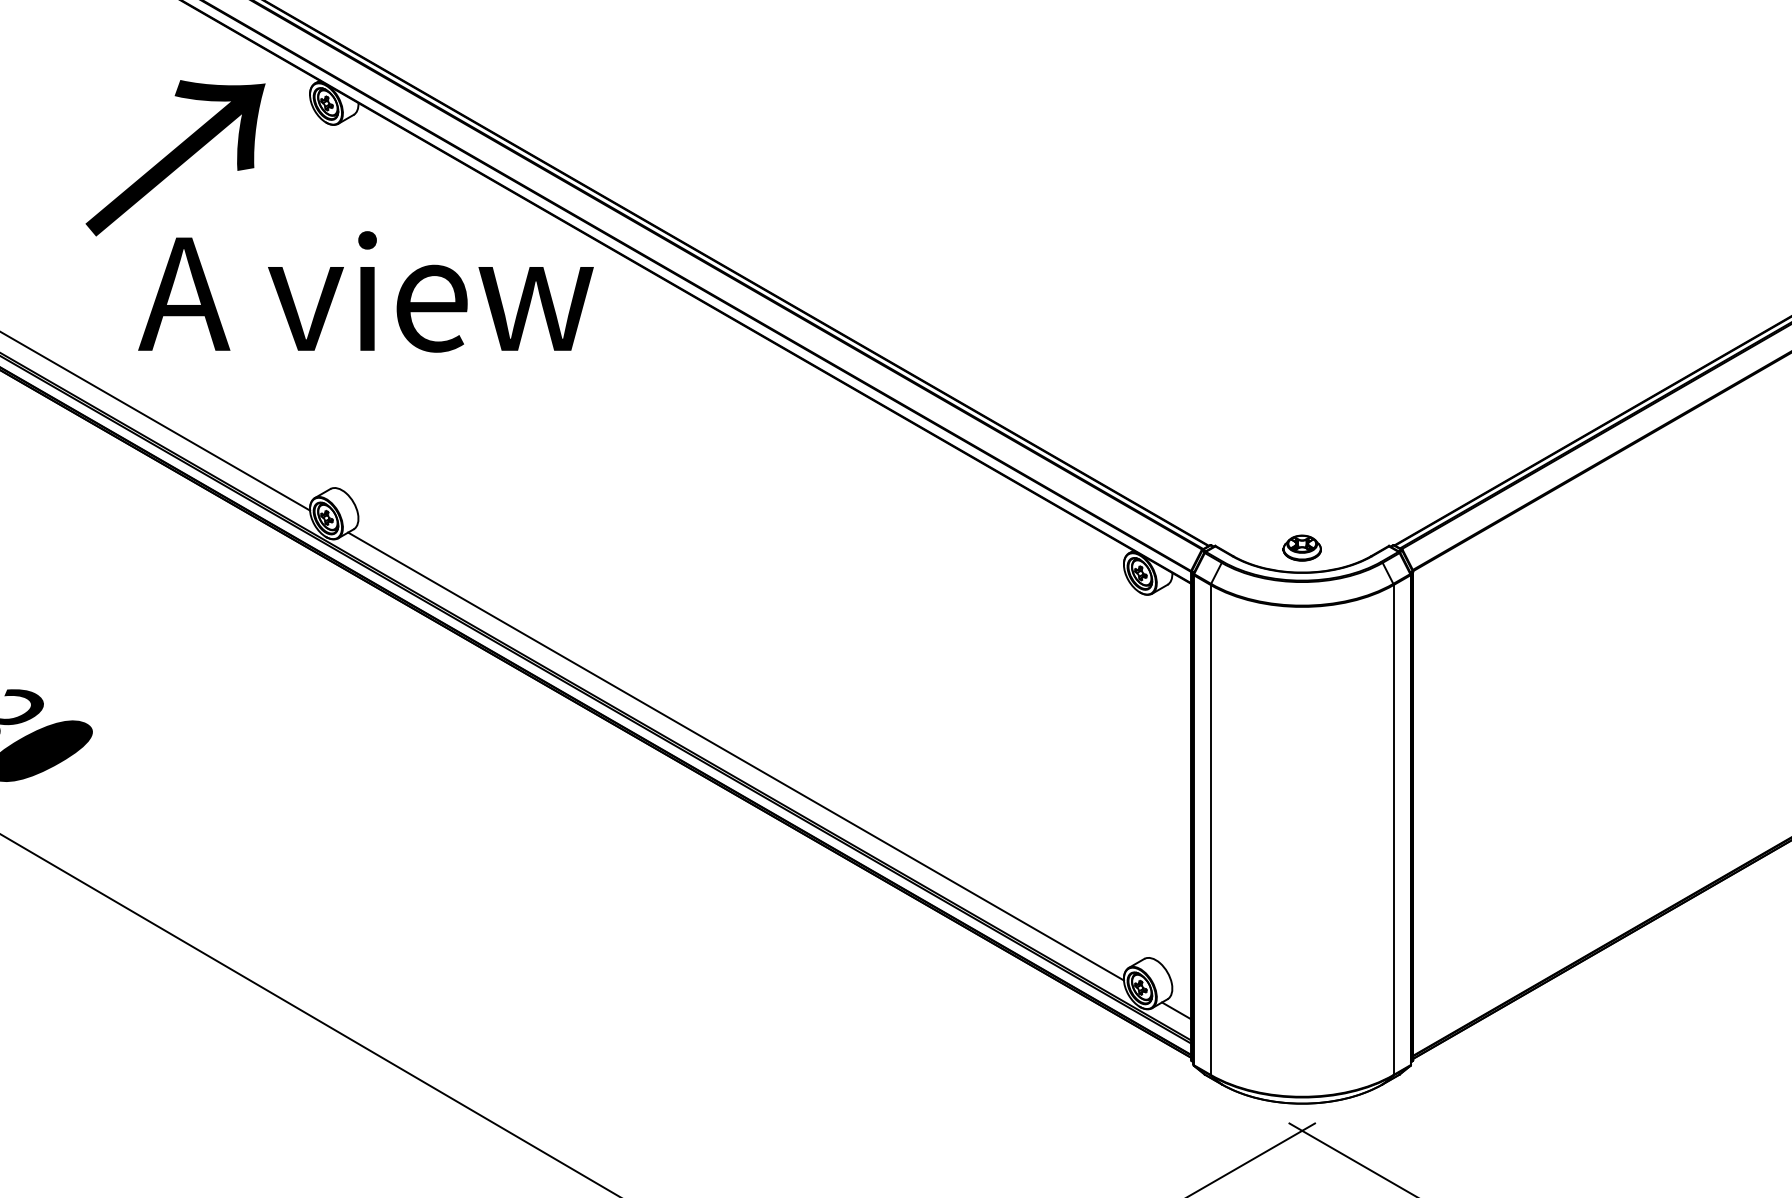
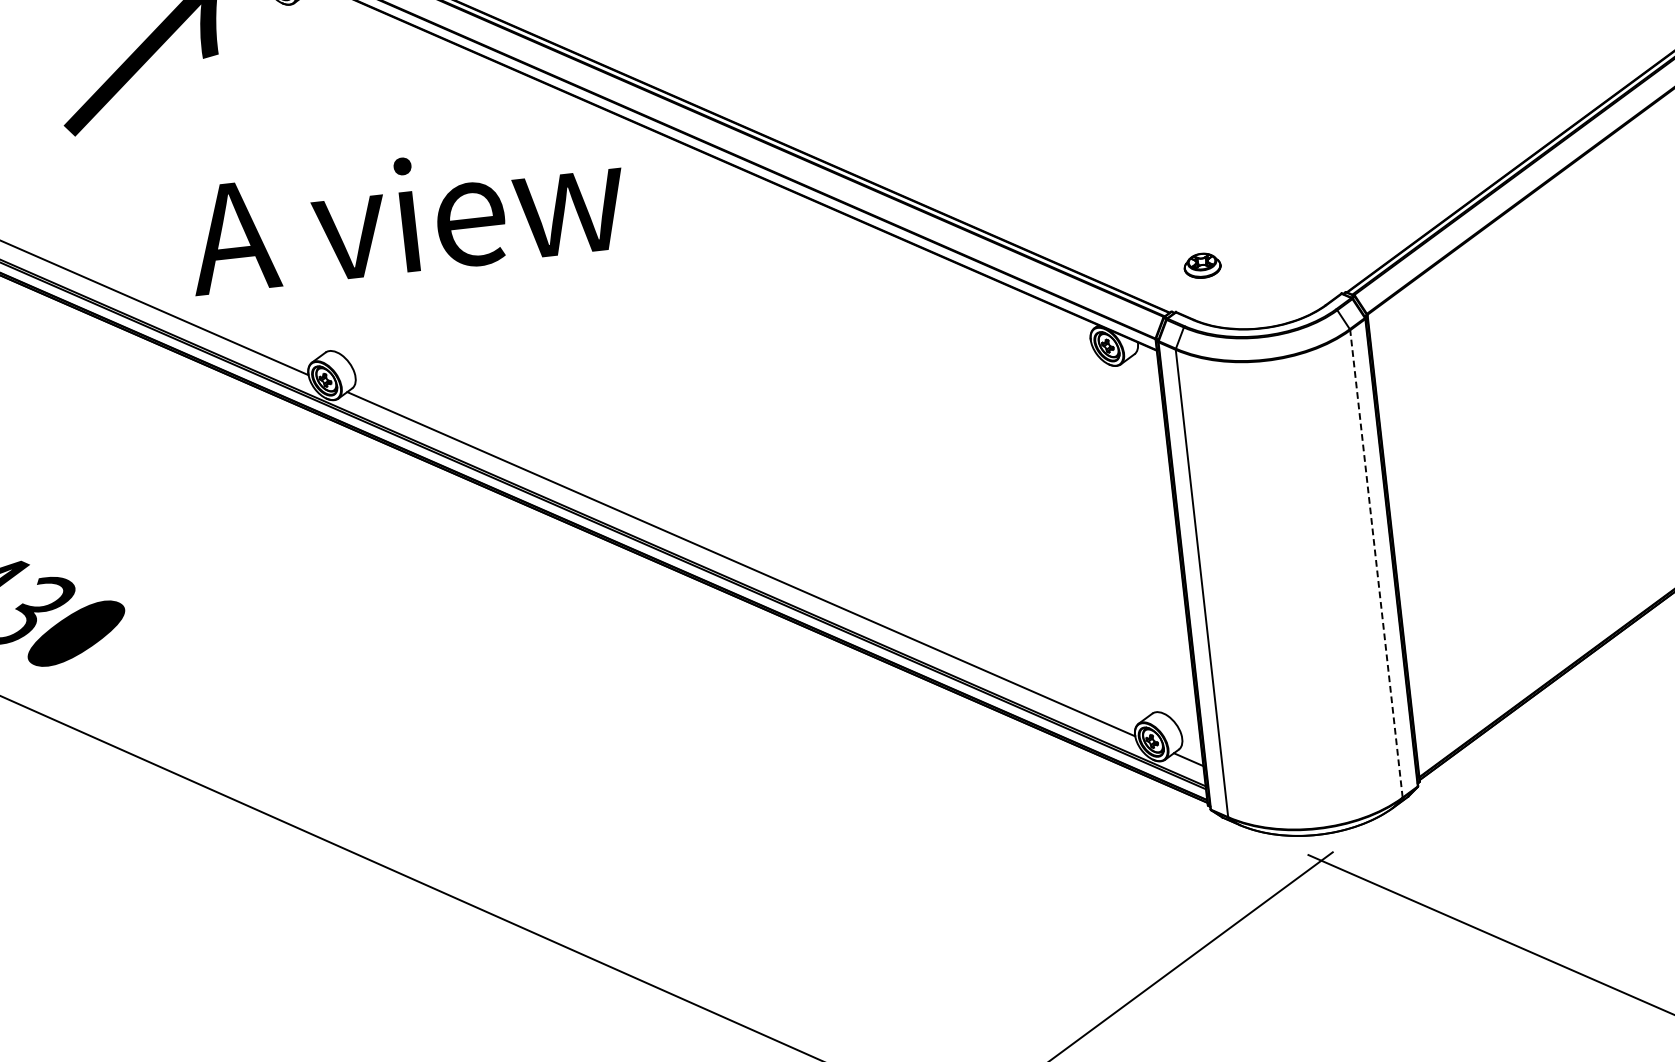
text: (365, 291) -> (406, 215), moved
part: (1301, 547) -> (1201, 265), moved
line: (1393, 829) -> (1376, 563), solid -> dashed

